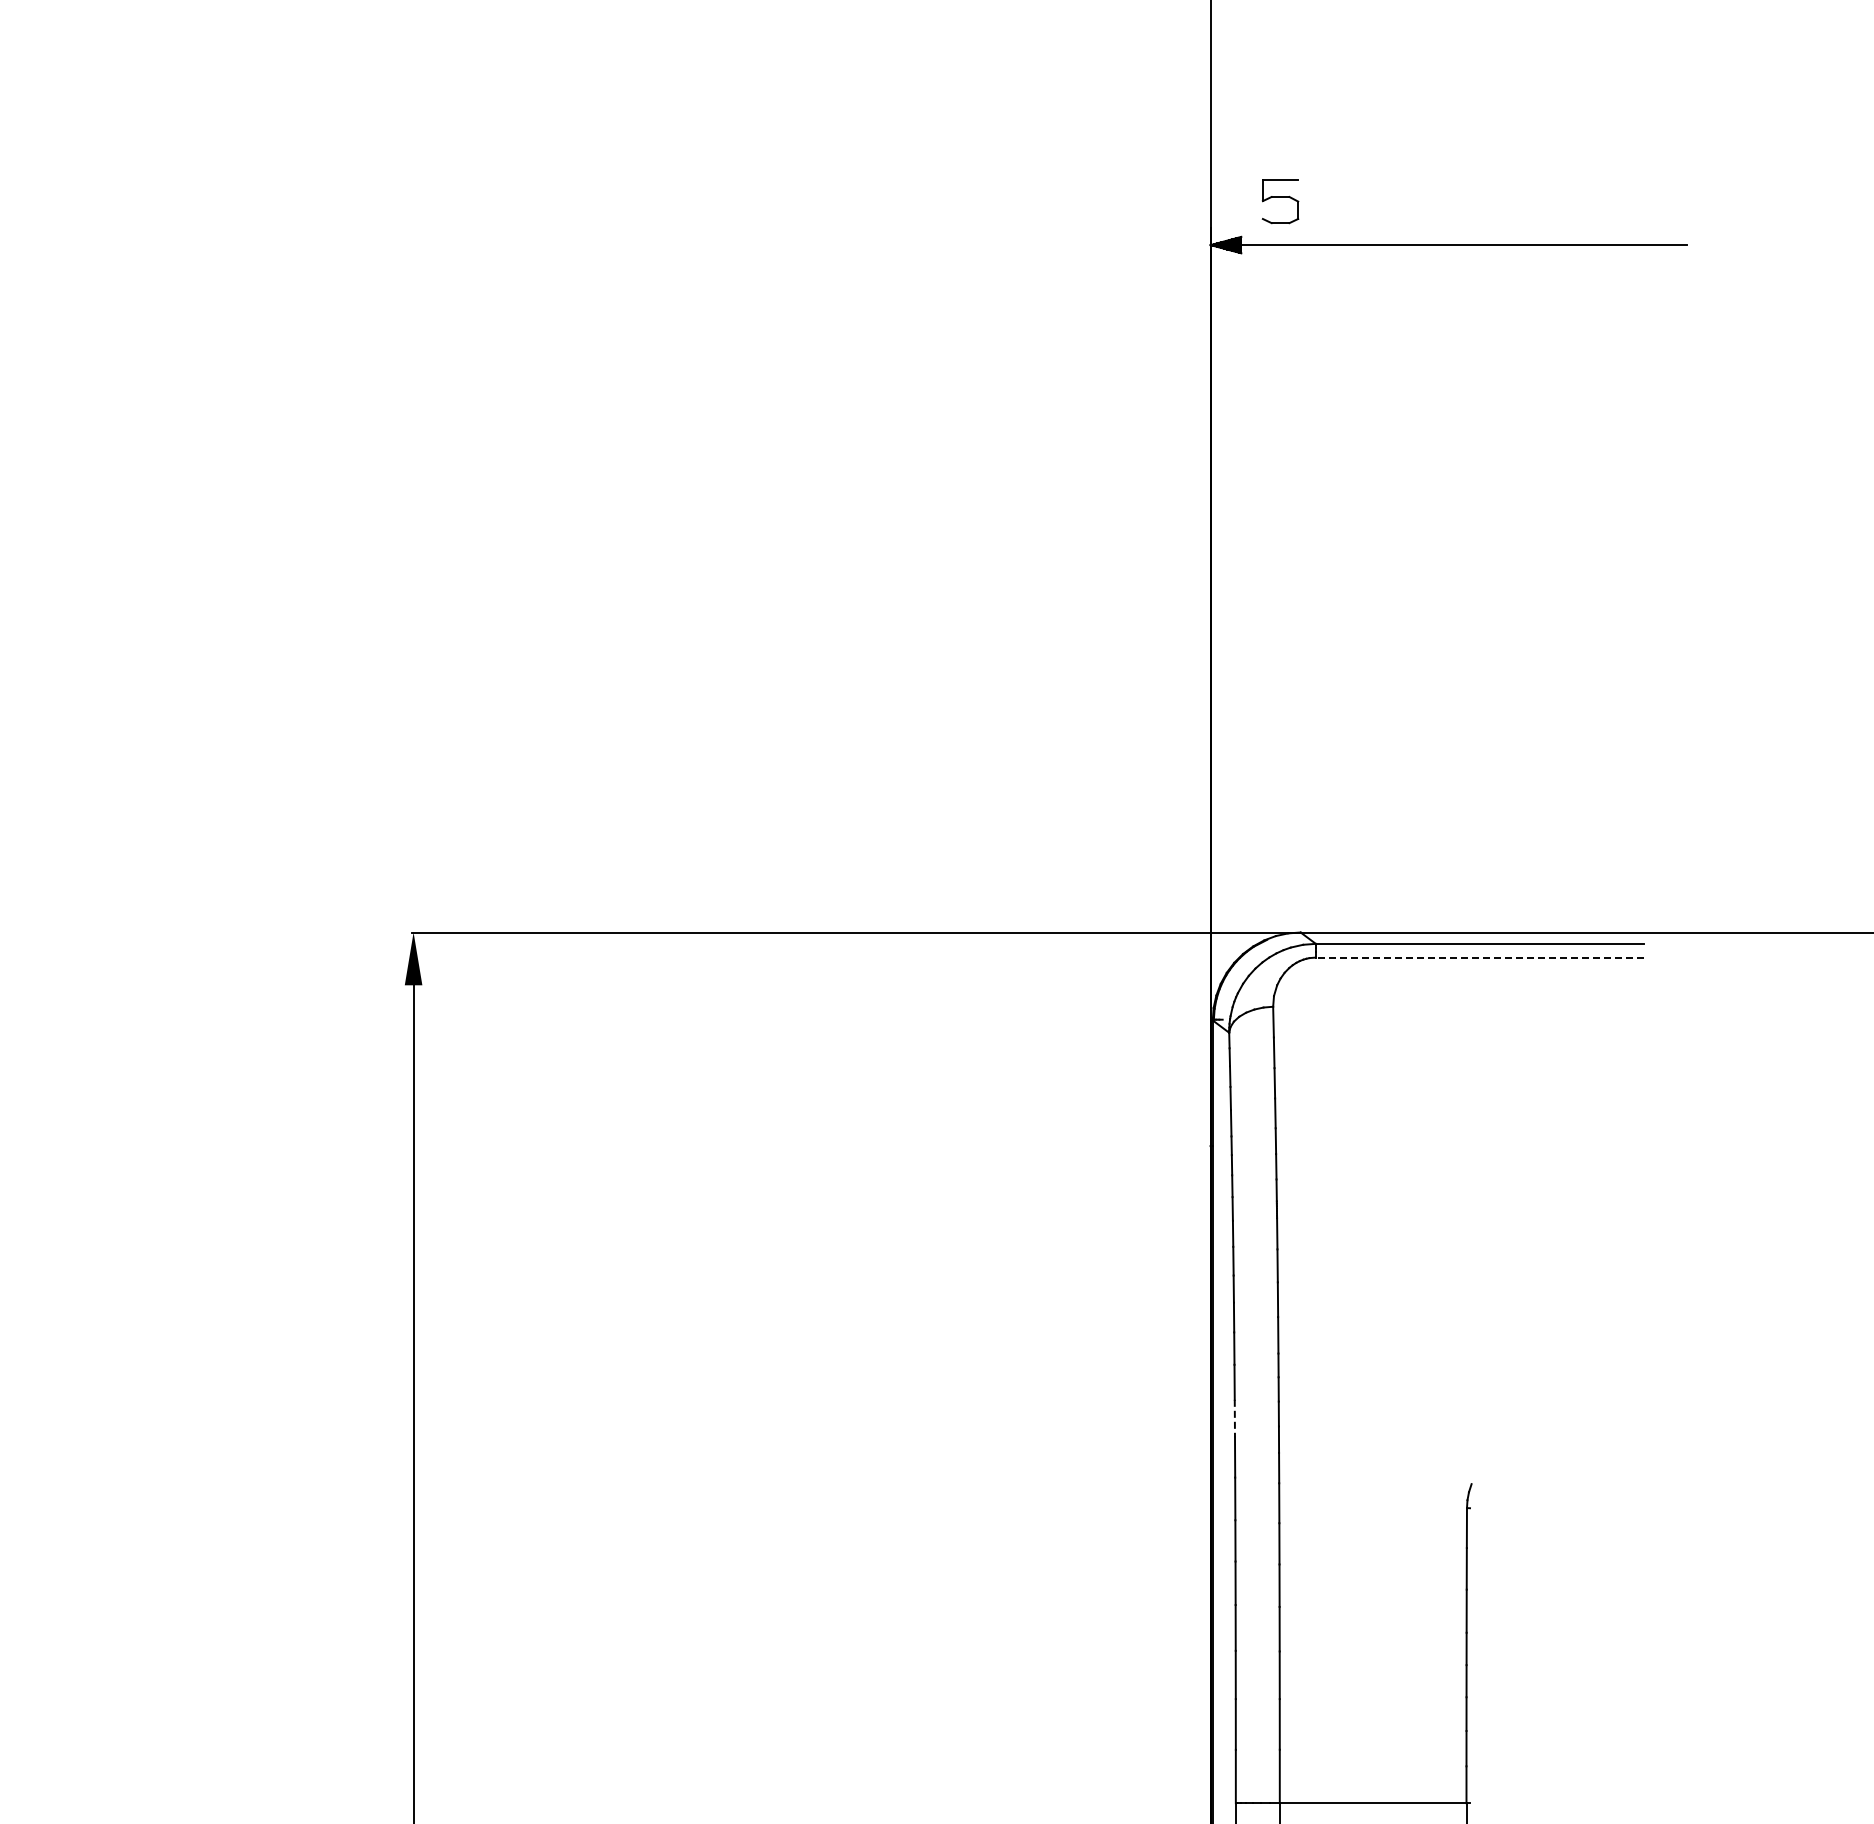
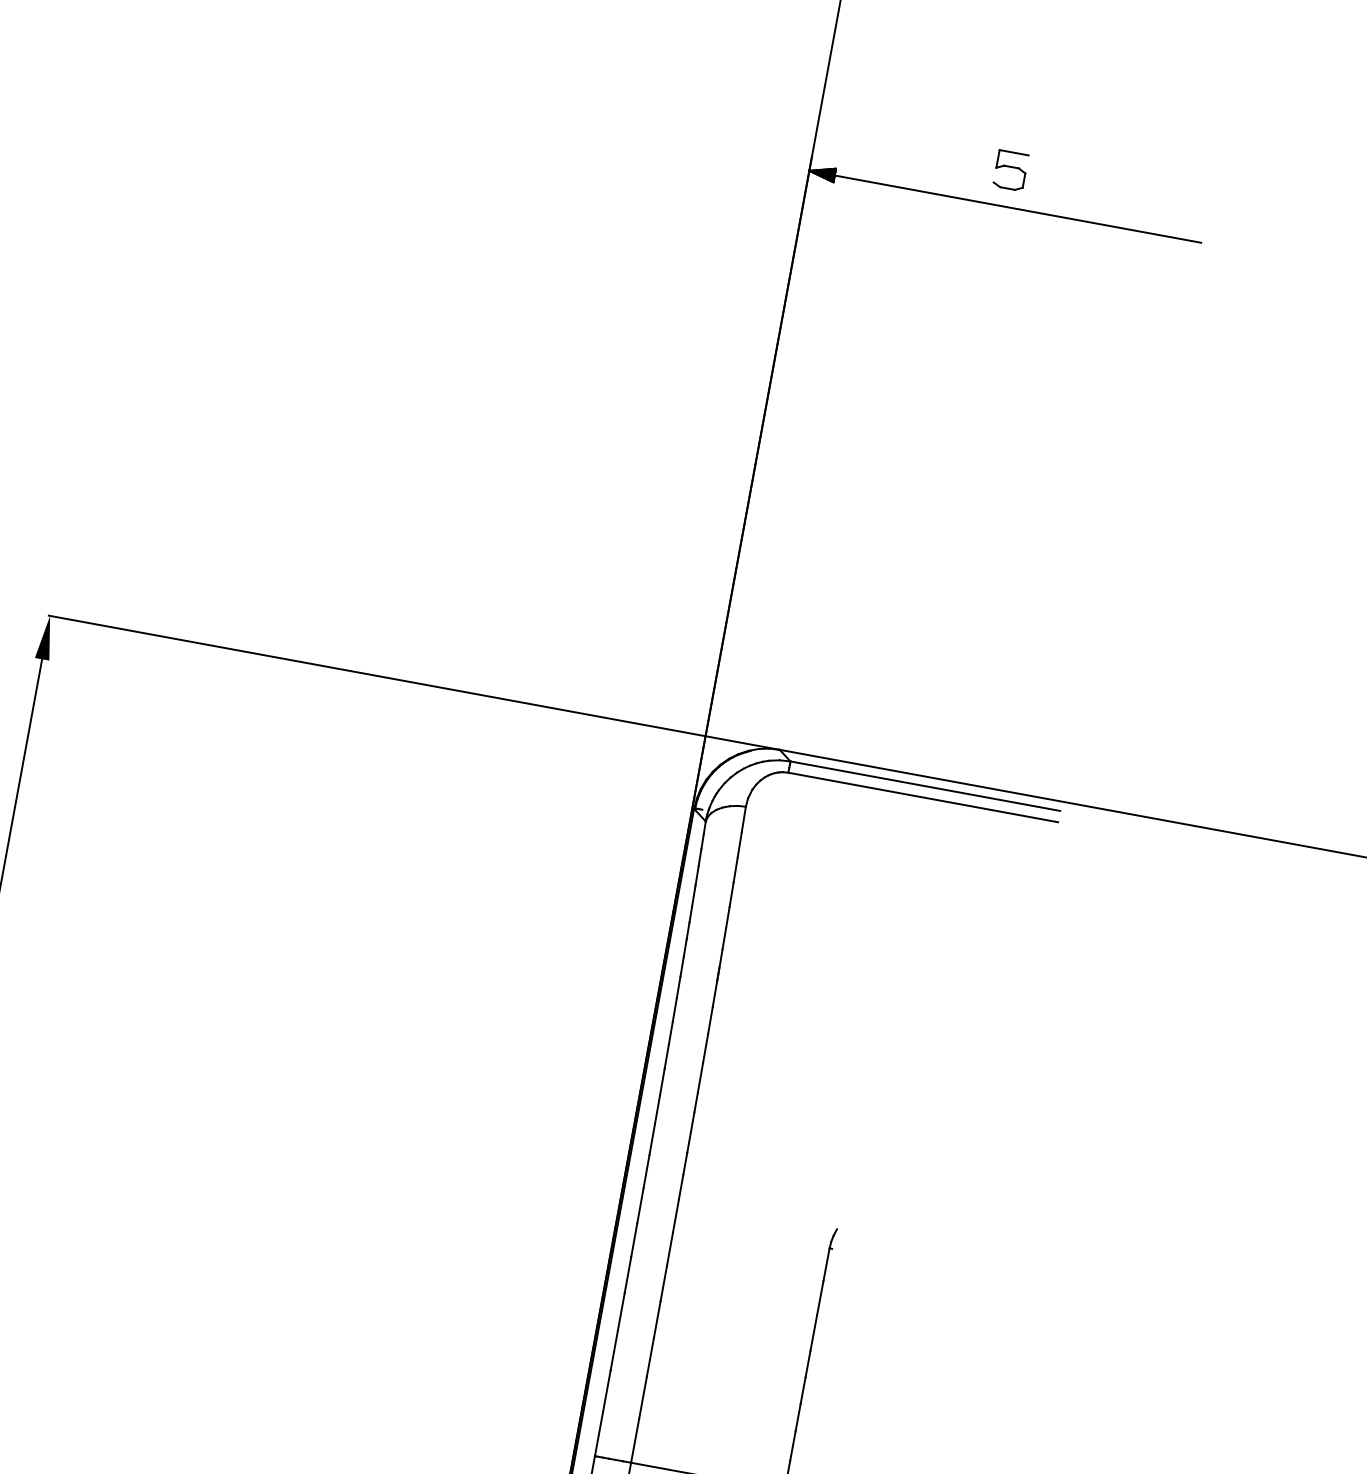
part: (1280, 201) -> (1010, 170), moved
line: (1479, 957) -> (923, 797), dashed -> solid
line: (1234, 1418) -> (651, 1139), dashed -> solid

